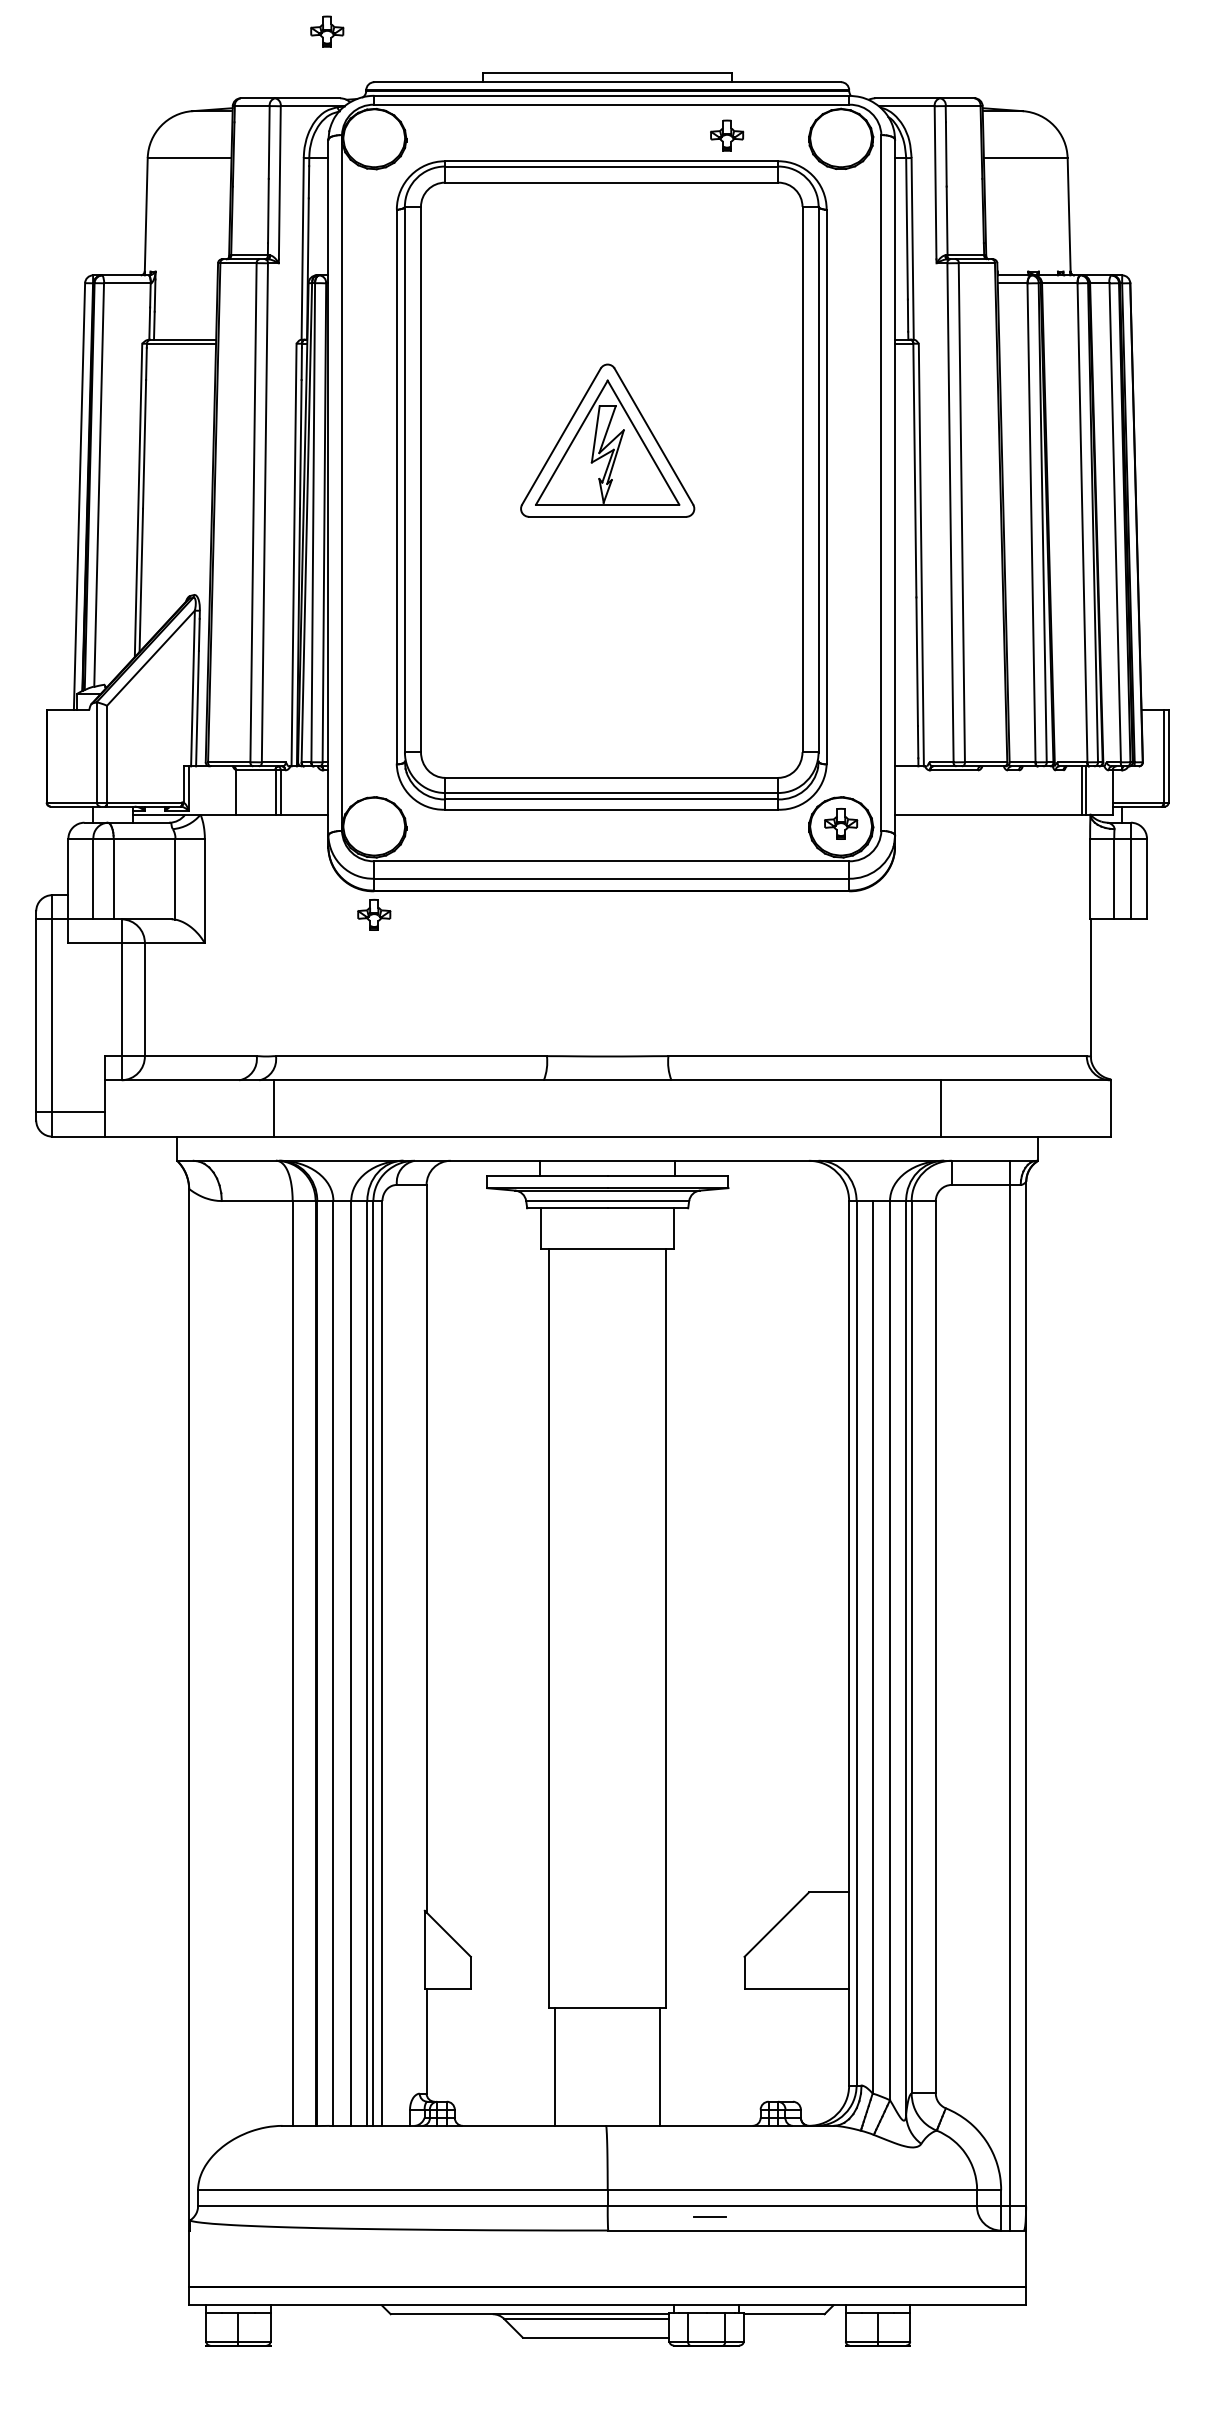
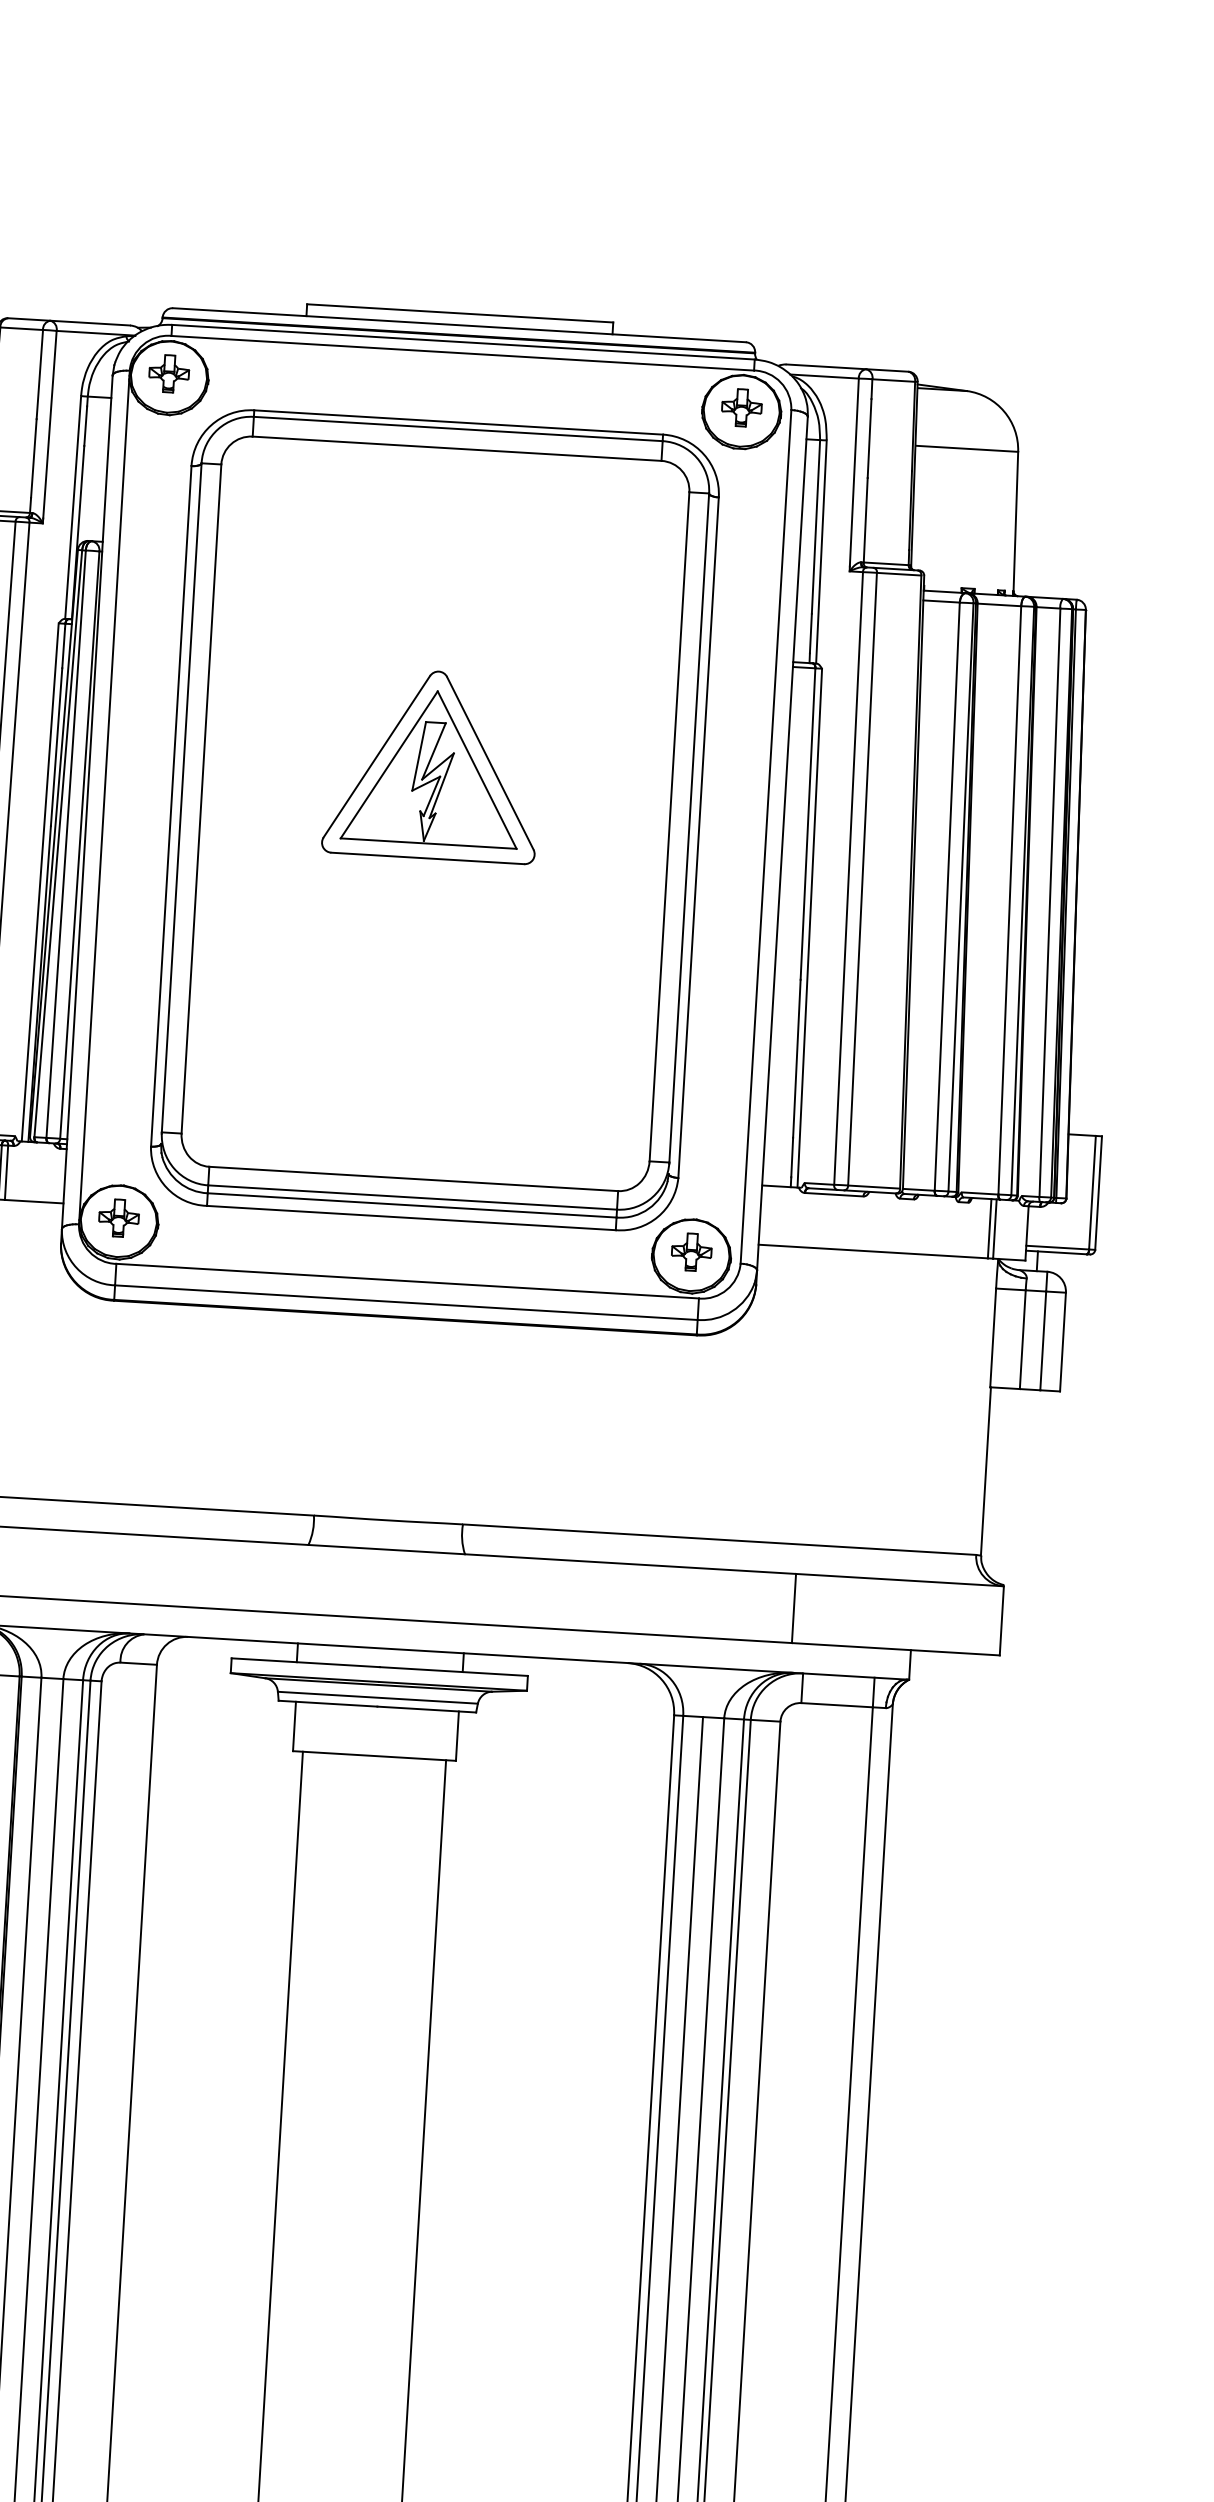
part: (327, 31) -> (169, 373), moved
part: (727, 135) -> (742, 407), moved
part: (374, 914) -> (119, 1217), moved

